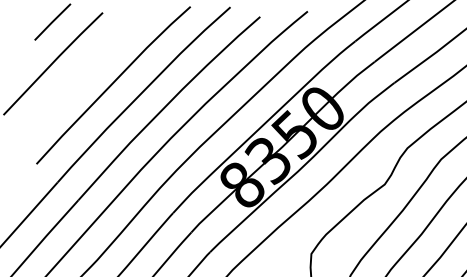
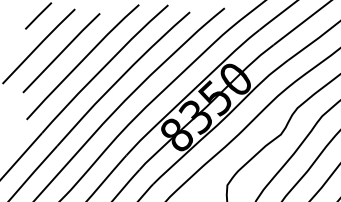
line: (84, 73) -> (61, 53), added

